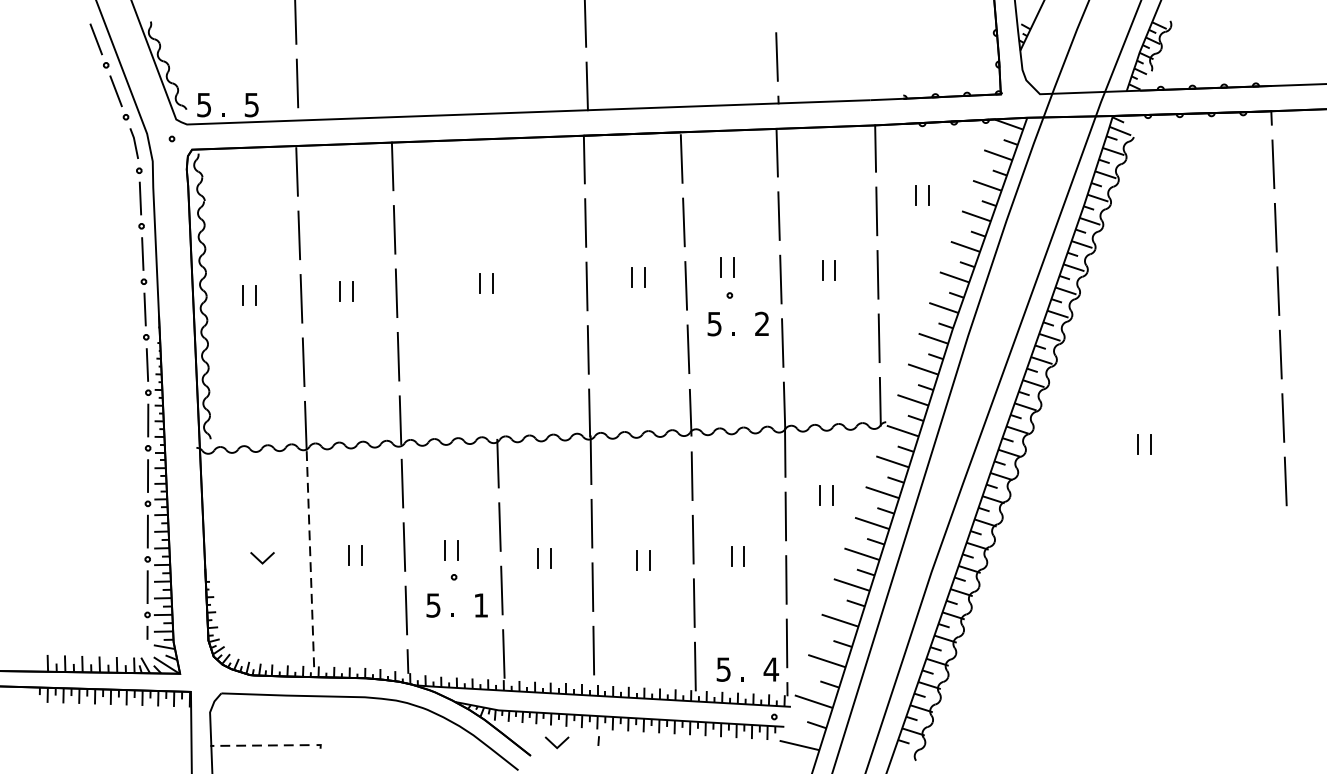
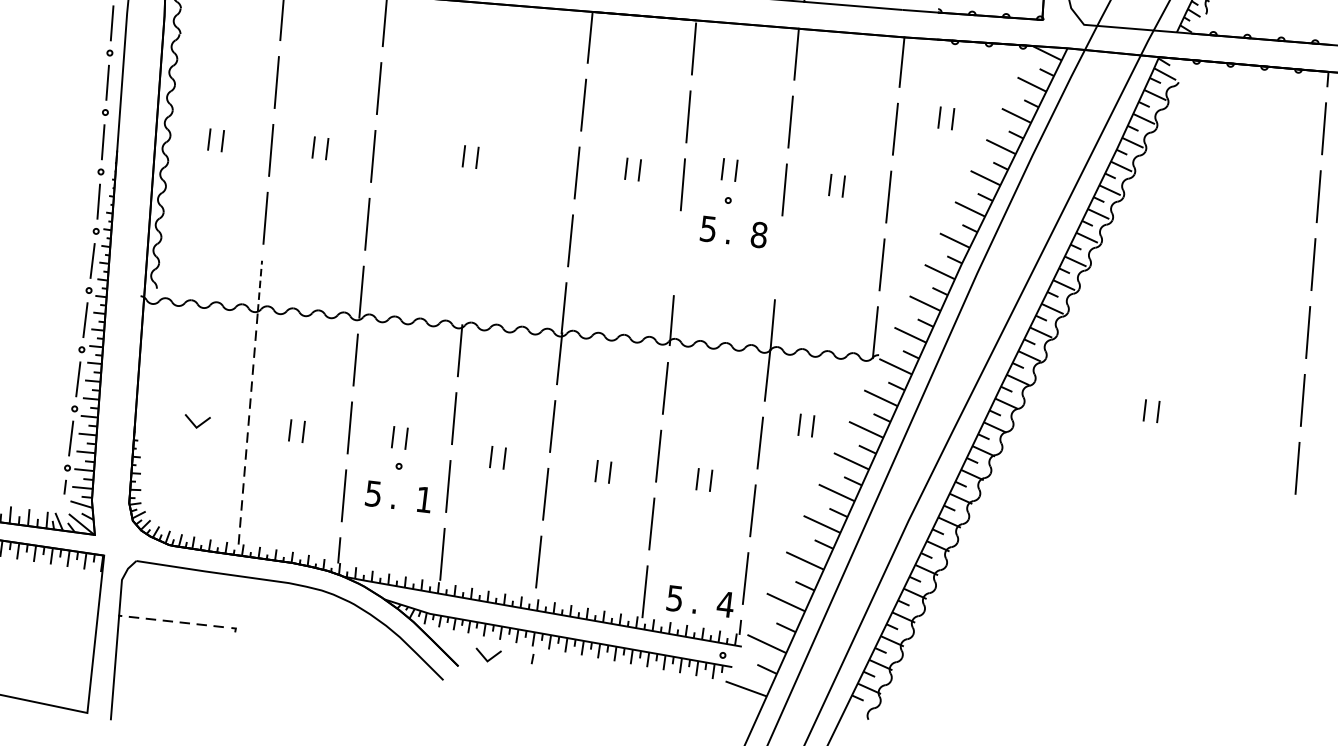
text: (762, 323) -> (759, 234), 2 -> 8
line: (782, 342) -> (778, 257), removed
line: (688, 349) -> (677, 252), removed
line: (305, 425) -> (259, 285), solid -> dashed

